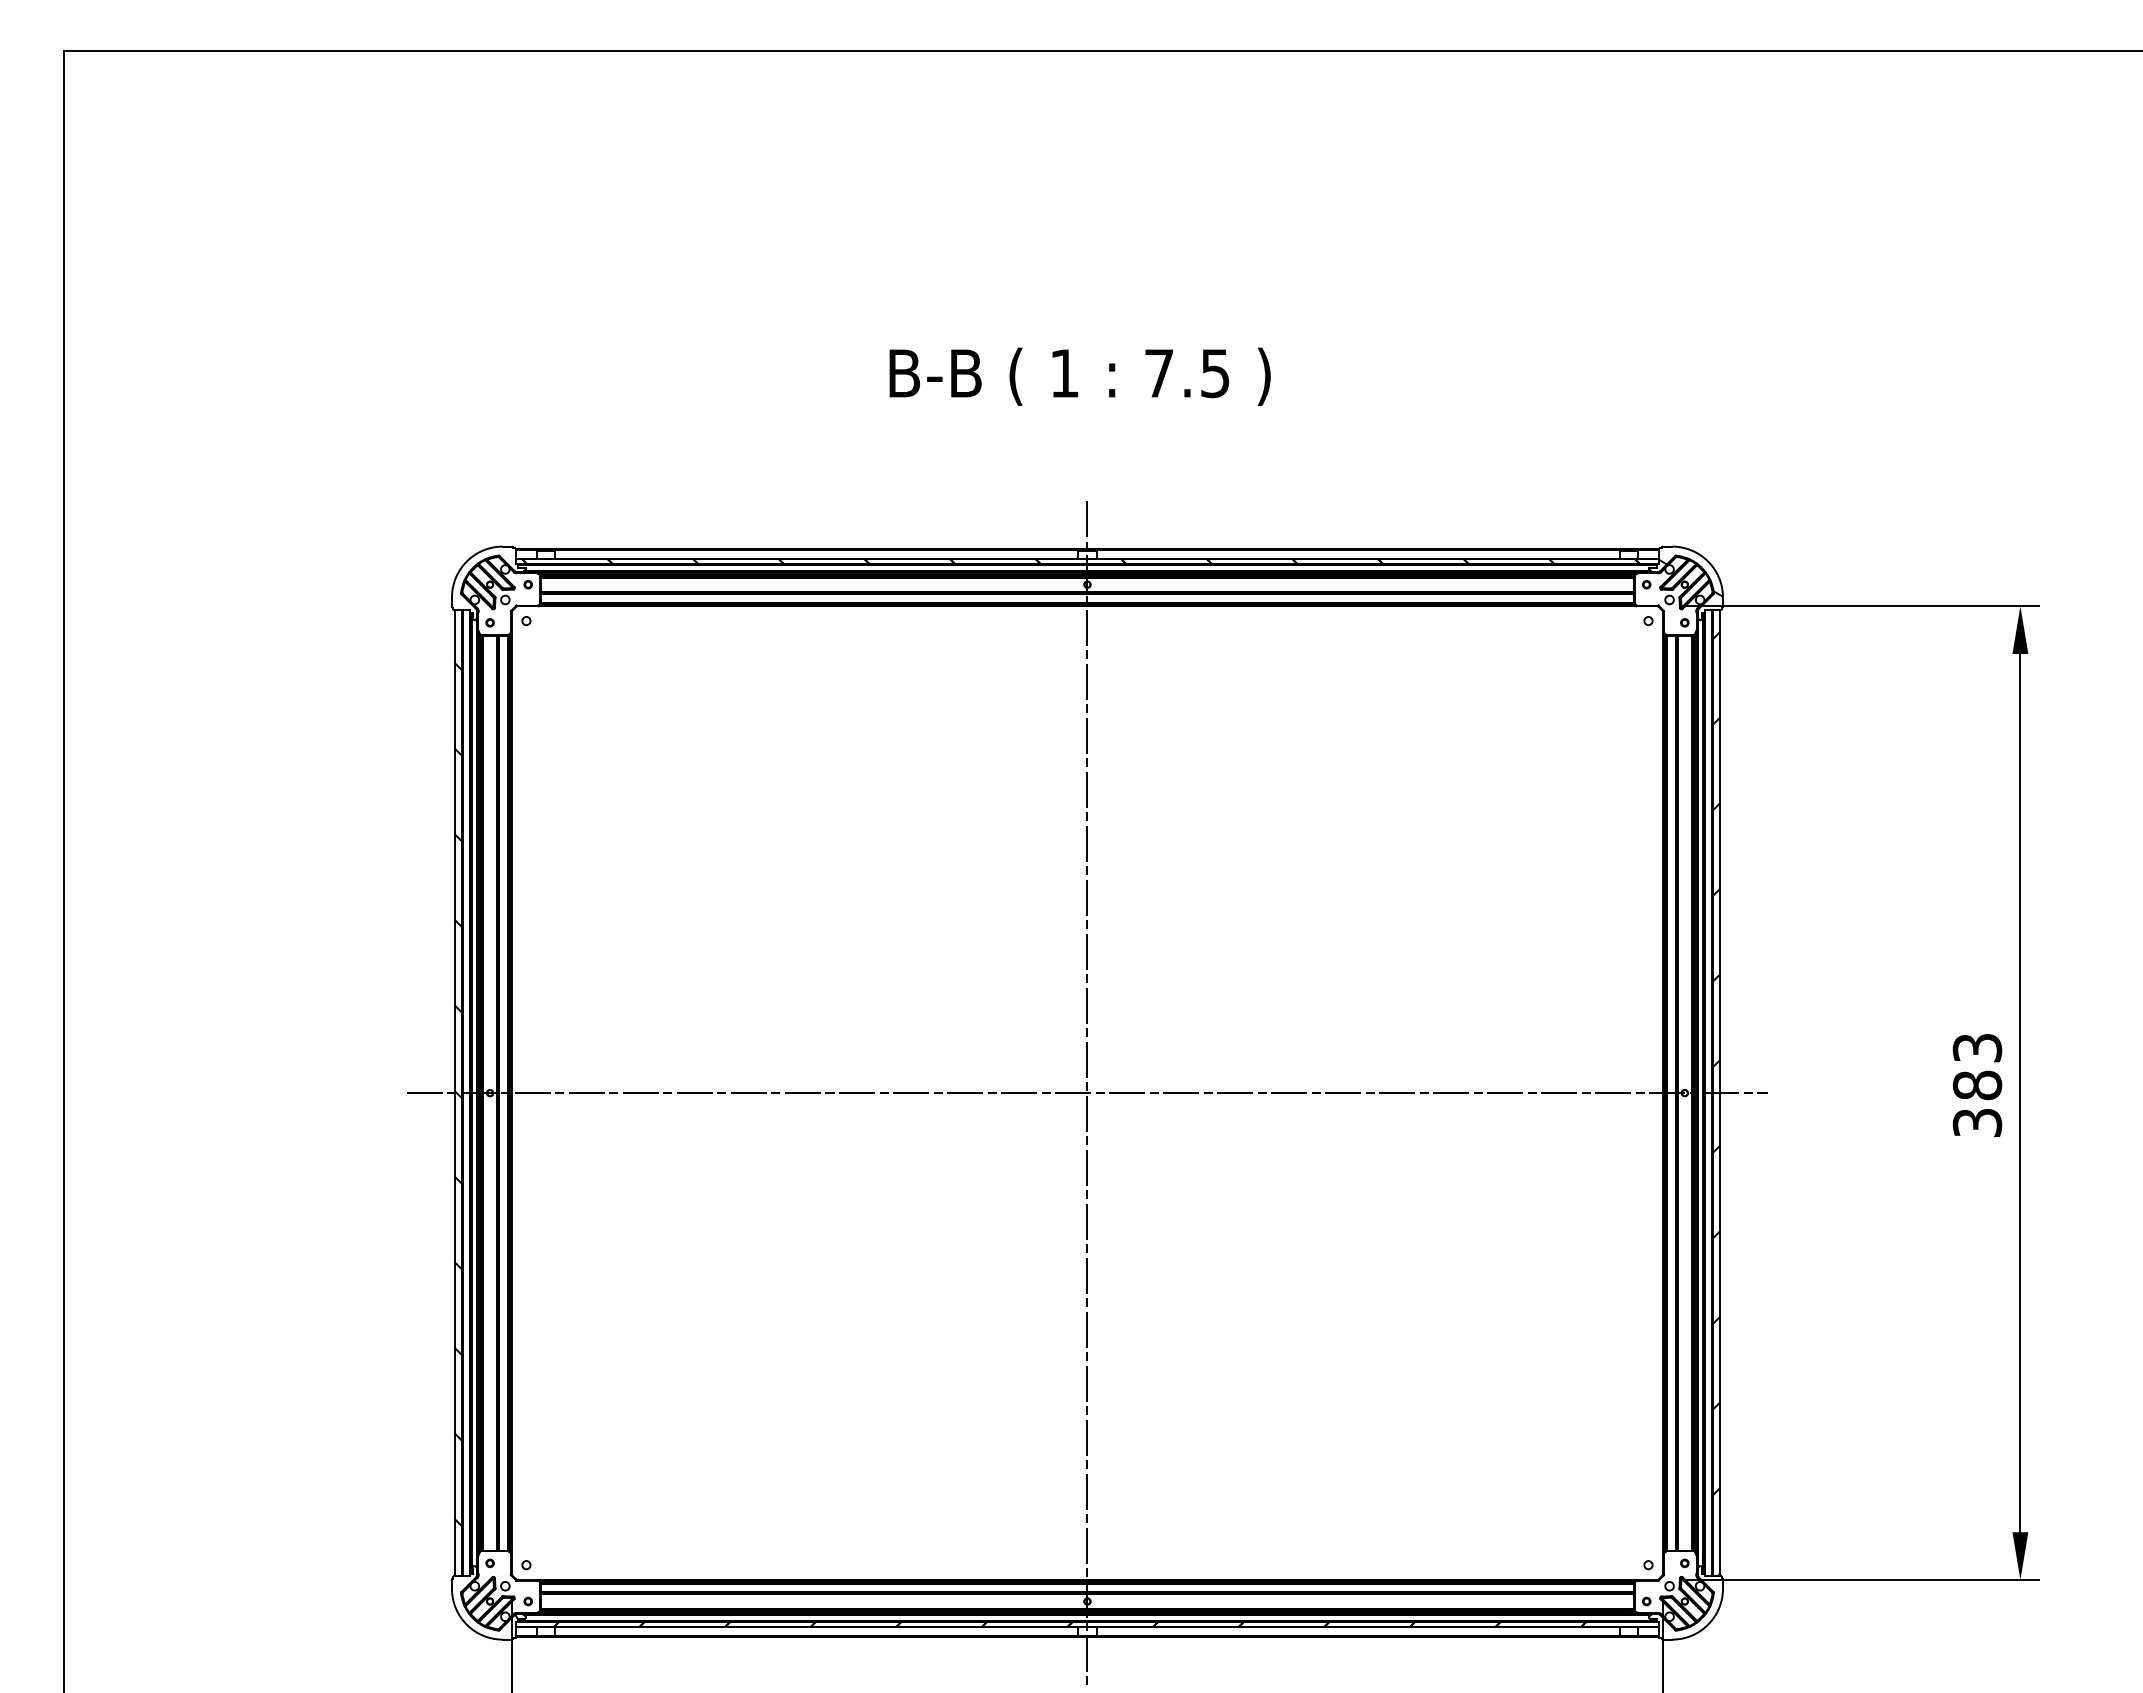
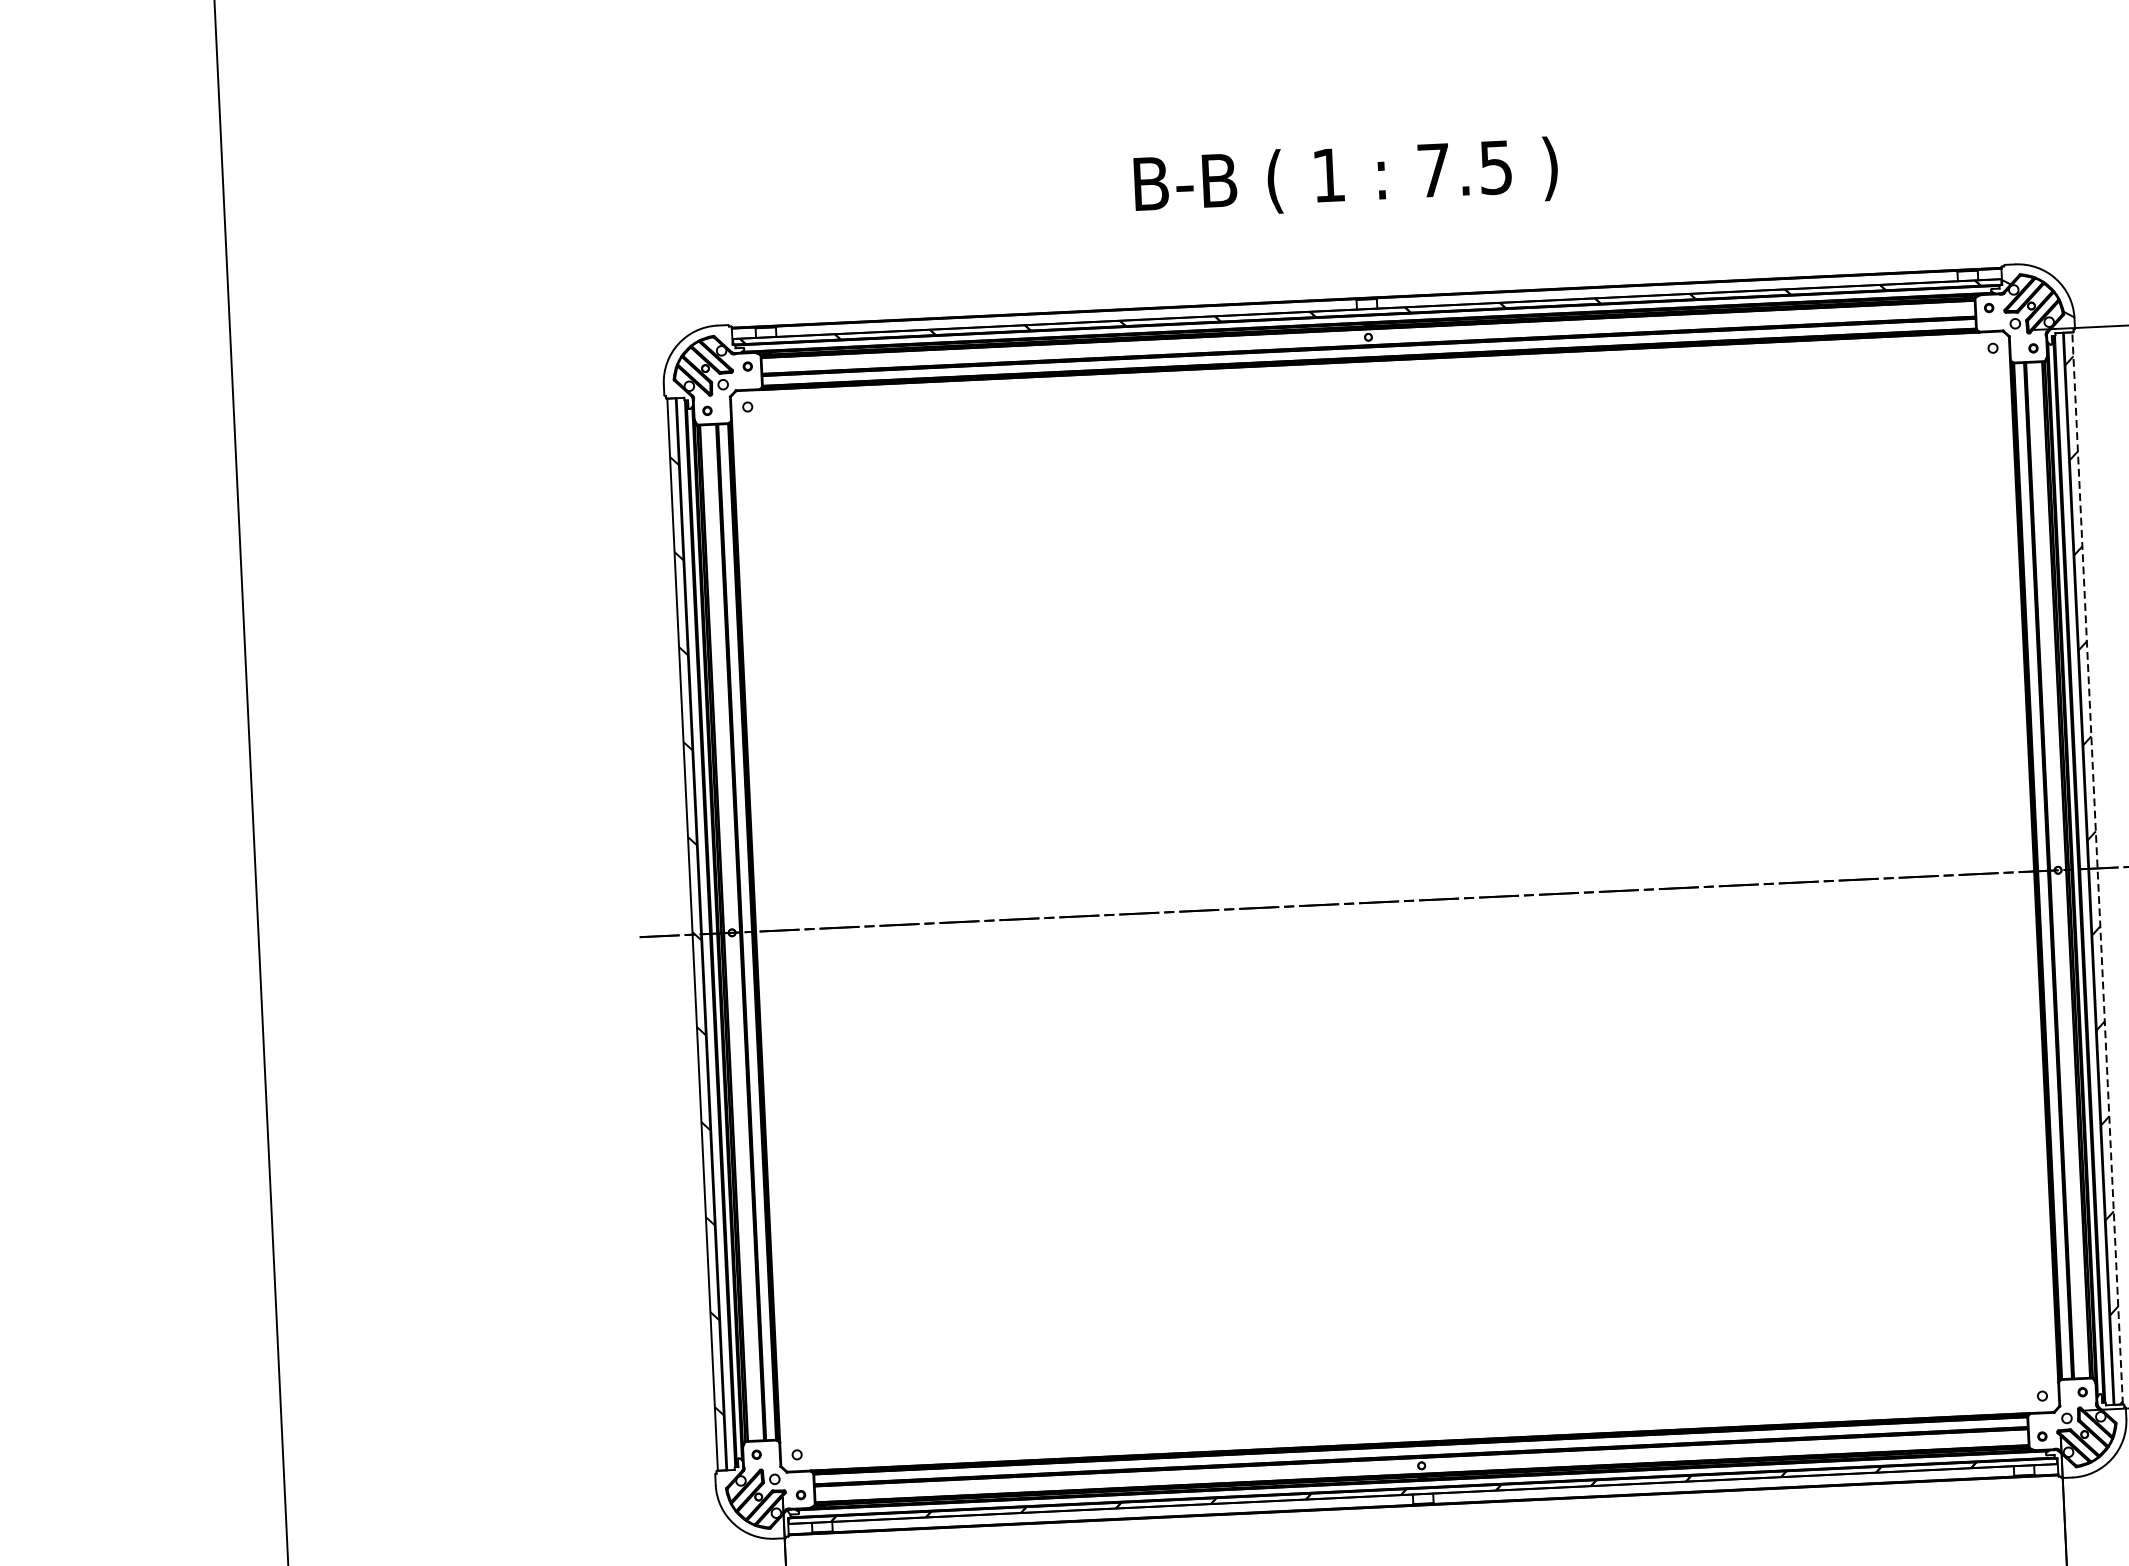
text: (1079, 376) -> (1345, 177), moved
line: (1087, 1092) -> (1395, 900), removed
line: (1720, 1093) -> (2097, 868), solid -> dashed

